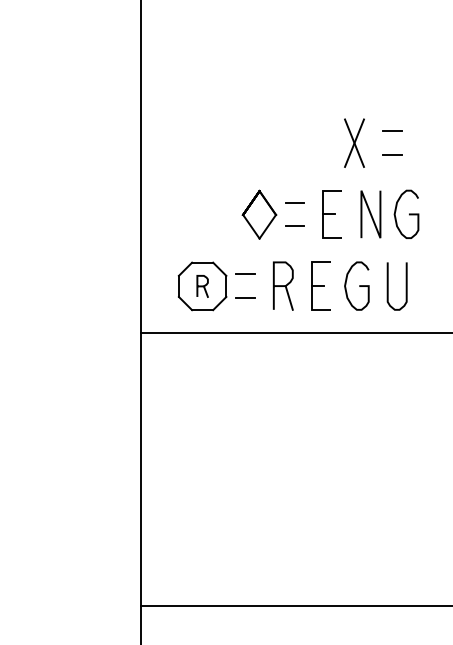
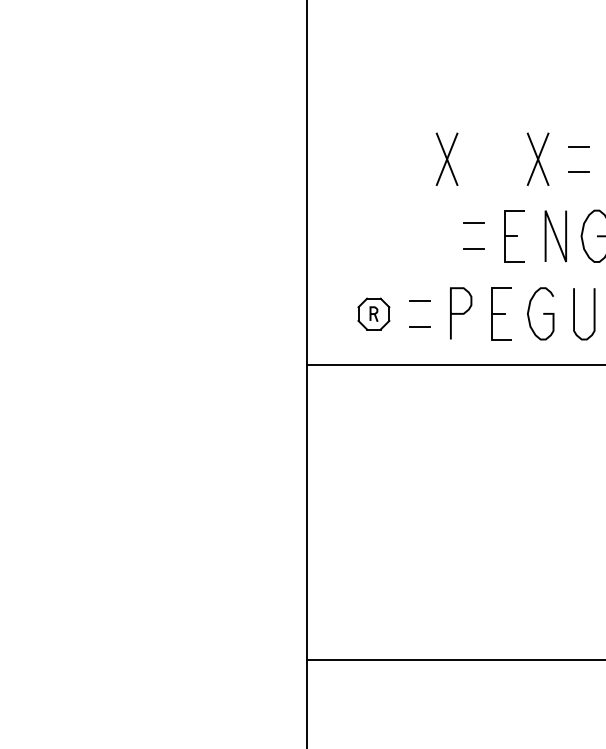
part: (269, 142) -> (446, 158), added
part: (259, 214) -> (435, 236), removed
part: (202, 285) -> (373, 313), size x0.6
line: (289, 297) -> (467, 326), removed

